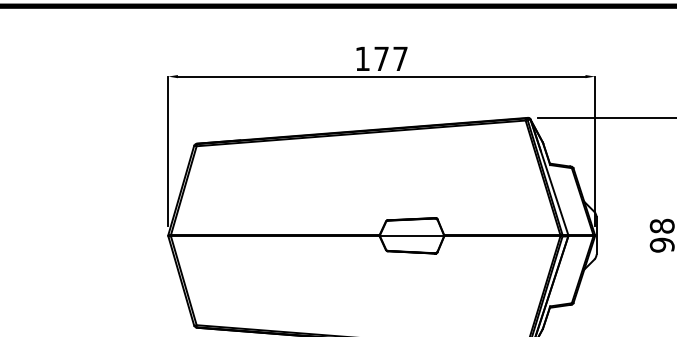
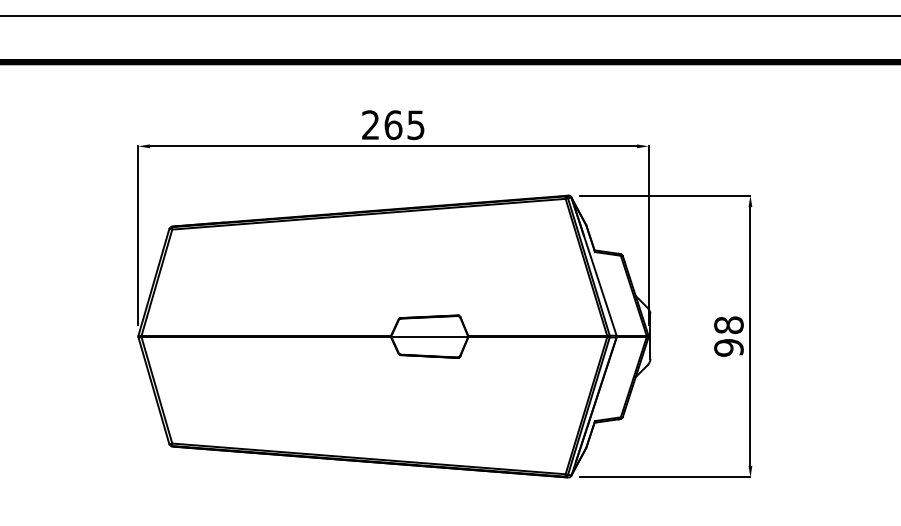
text: (381, 59) -> (393, 125), 177 -> 265

